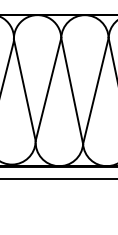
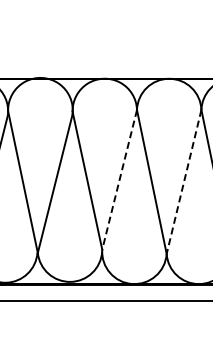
line: (48, 89) -> (119, 179), solid -> dashed
line: (95, 91) -> (183, 182), solid -> dashed

